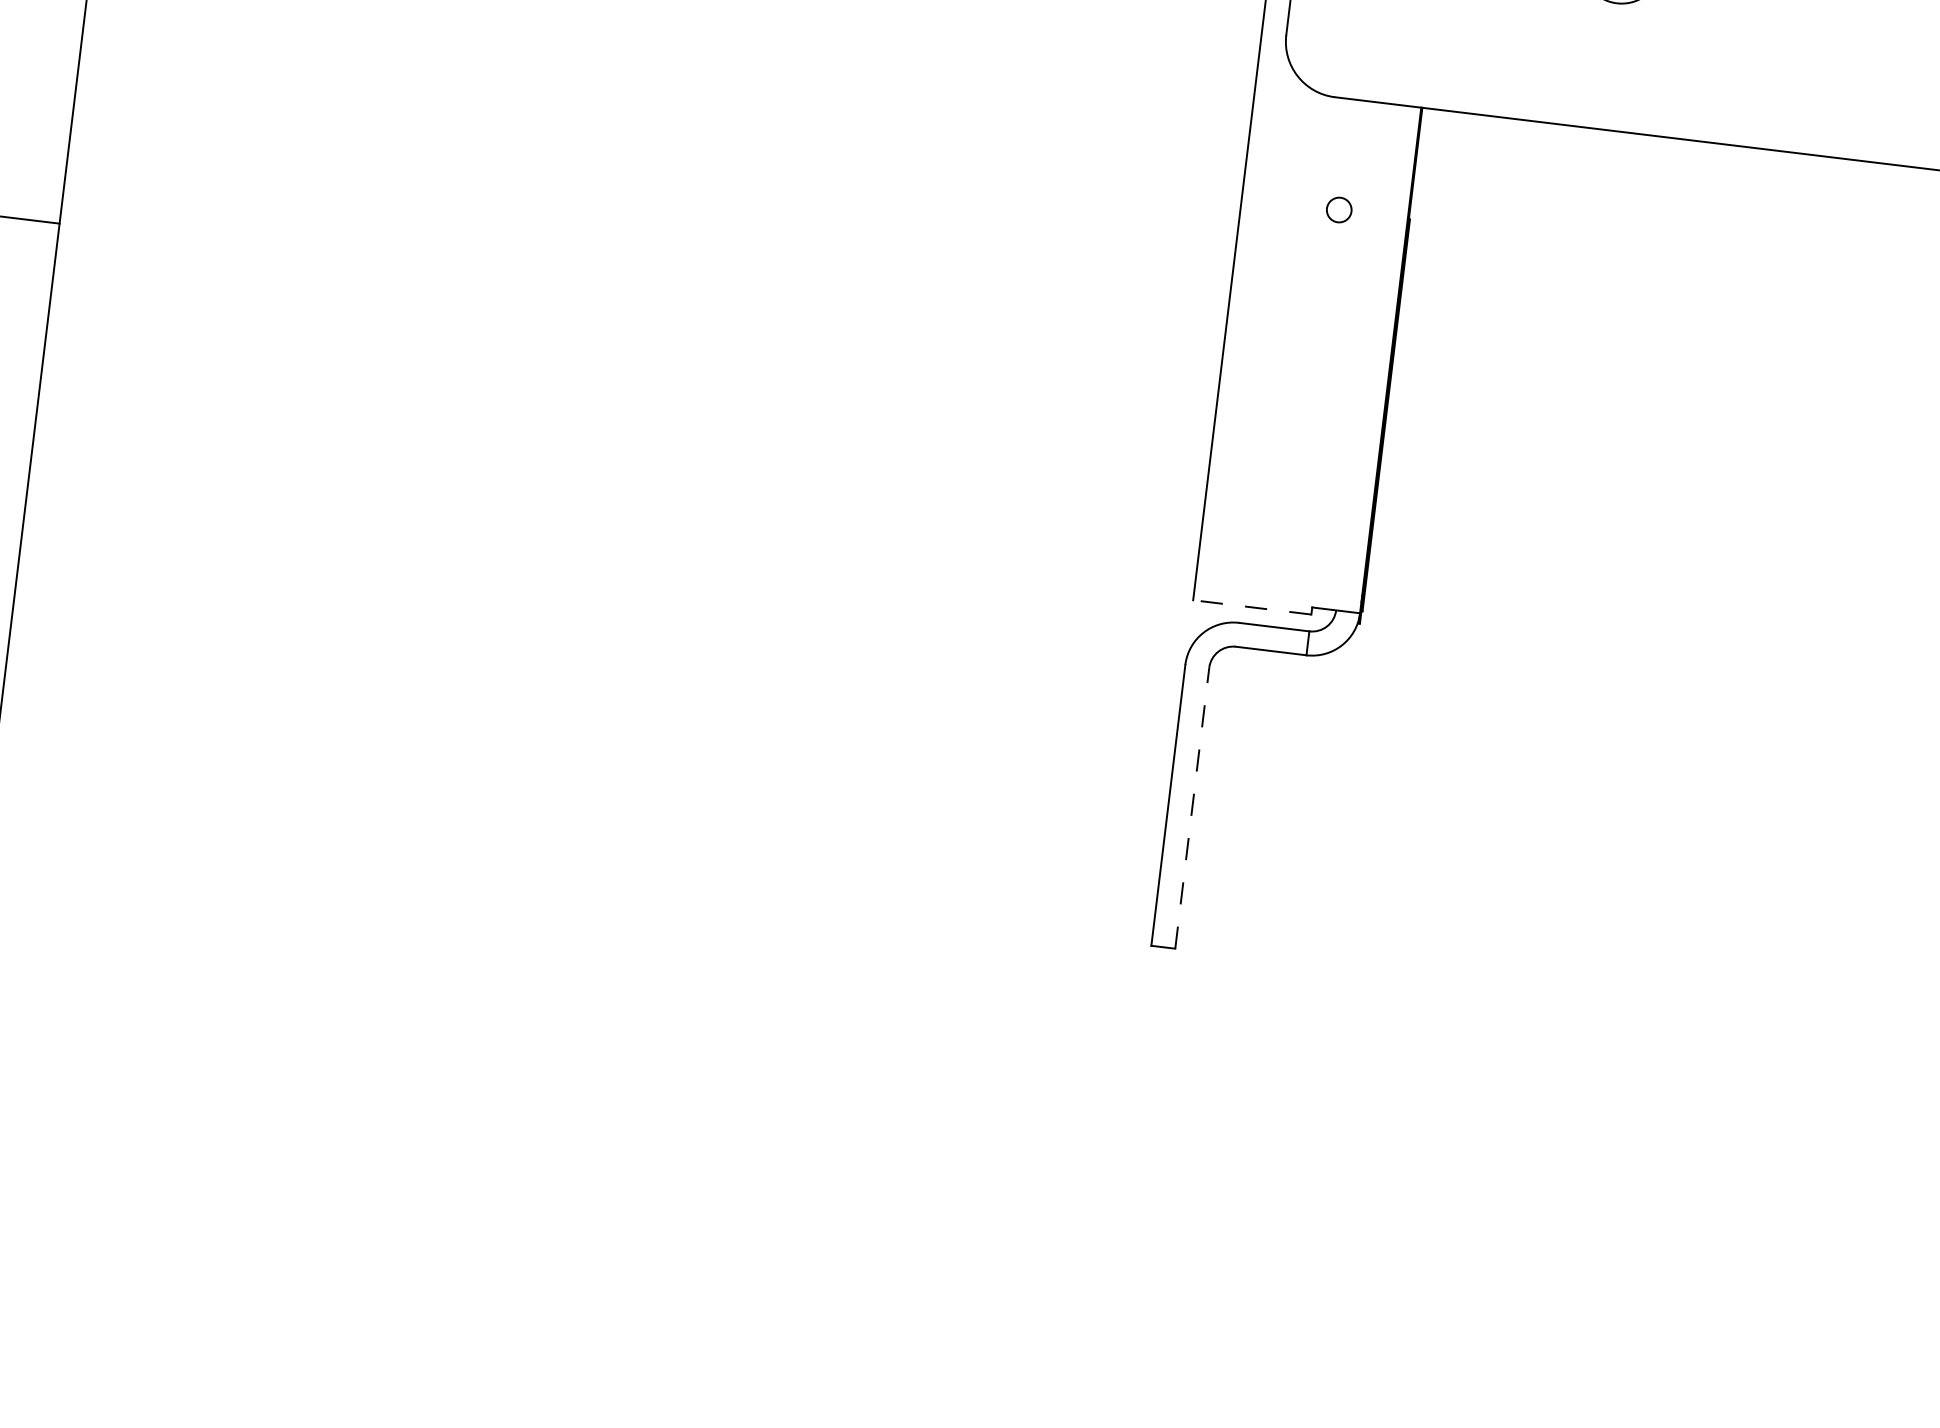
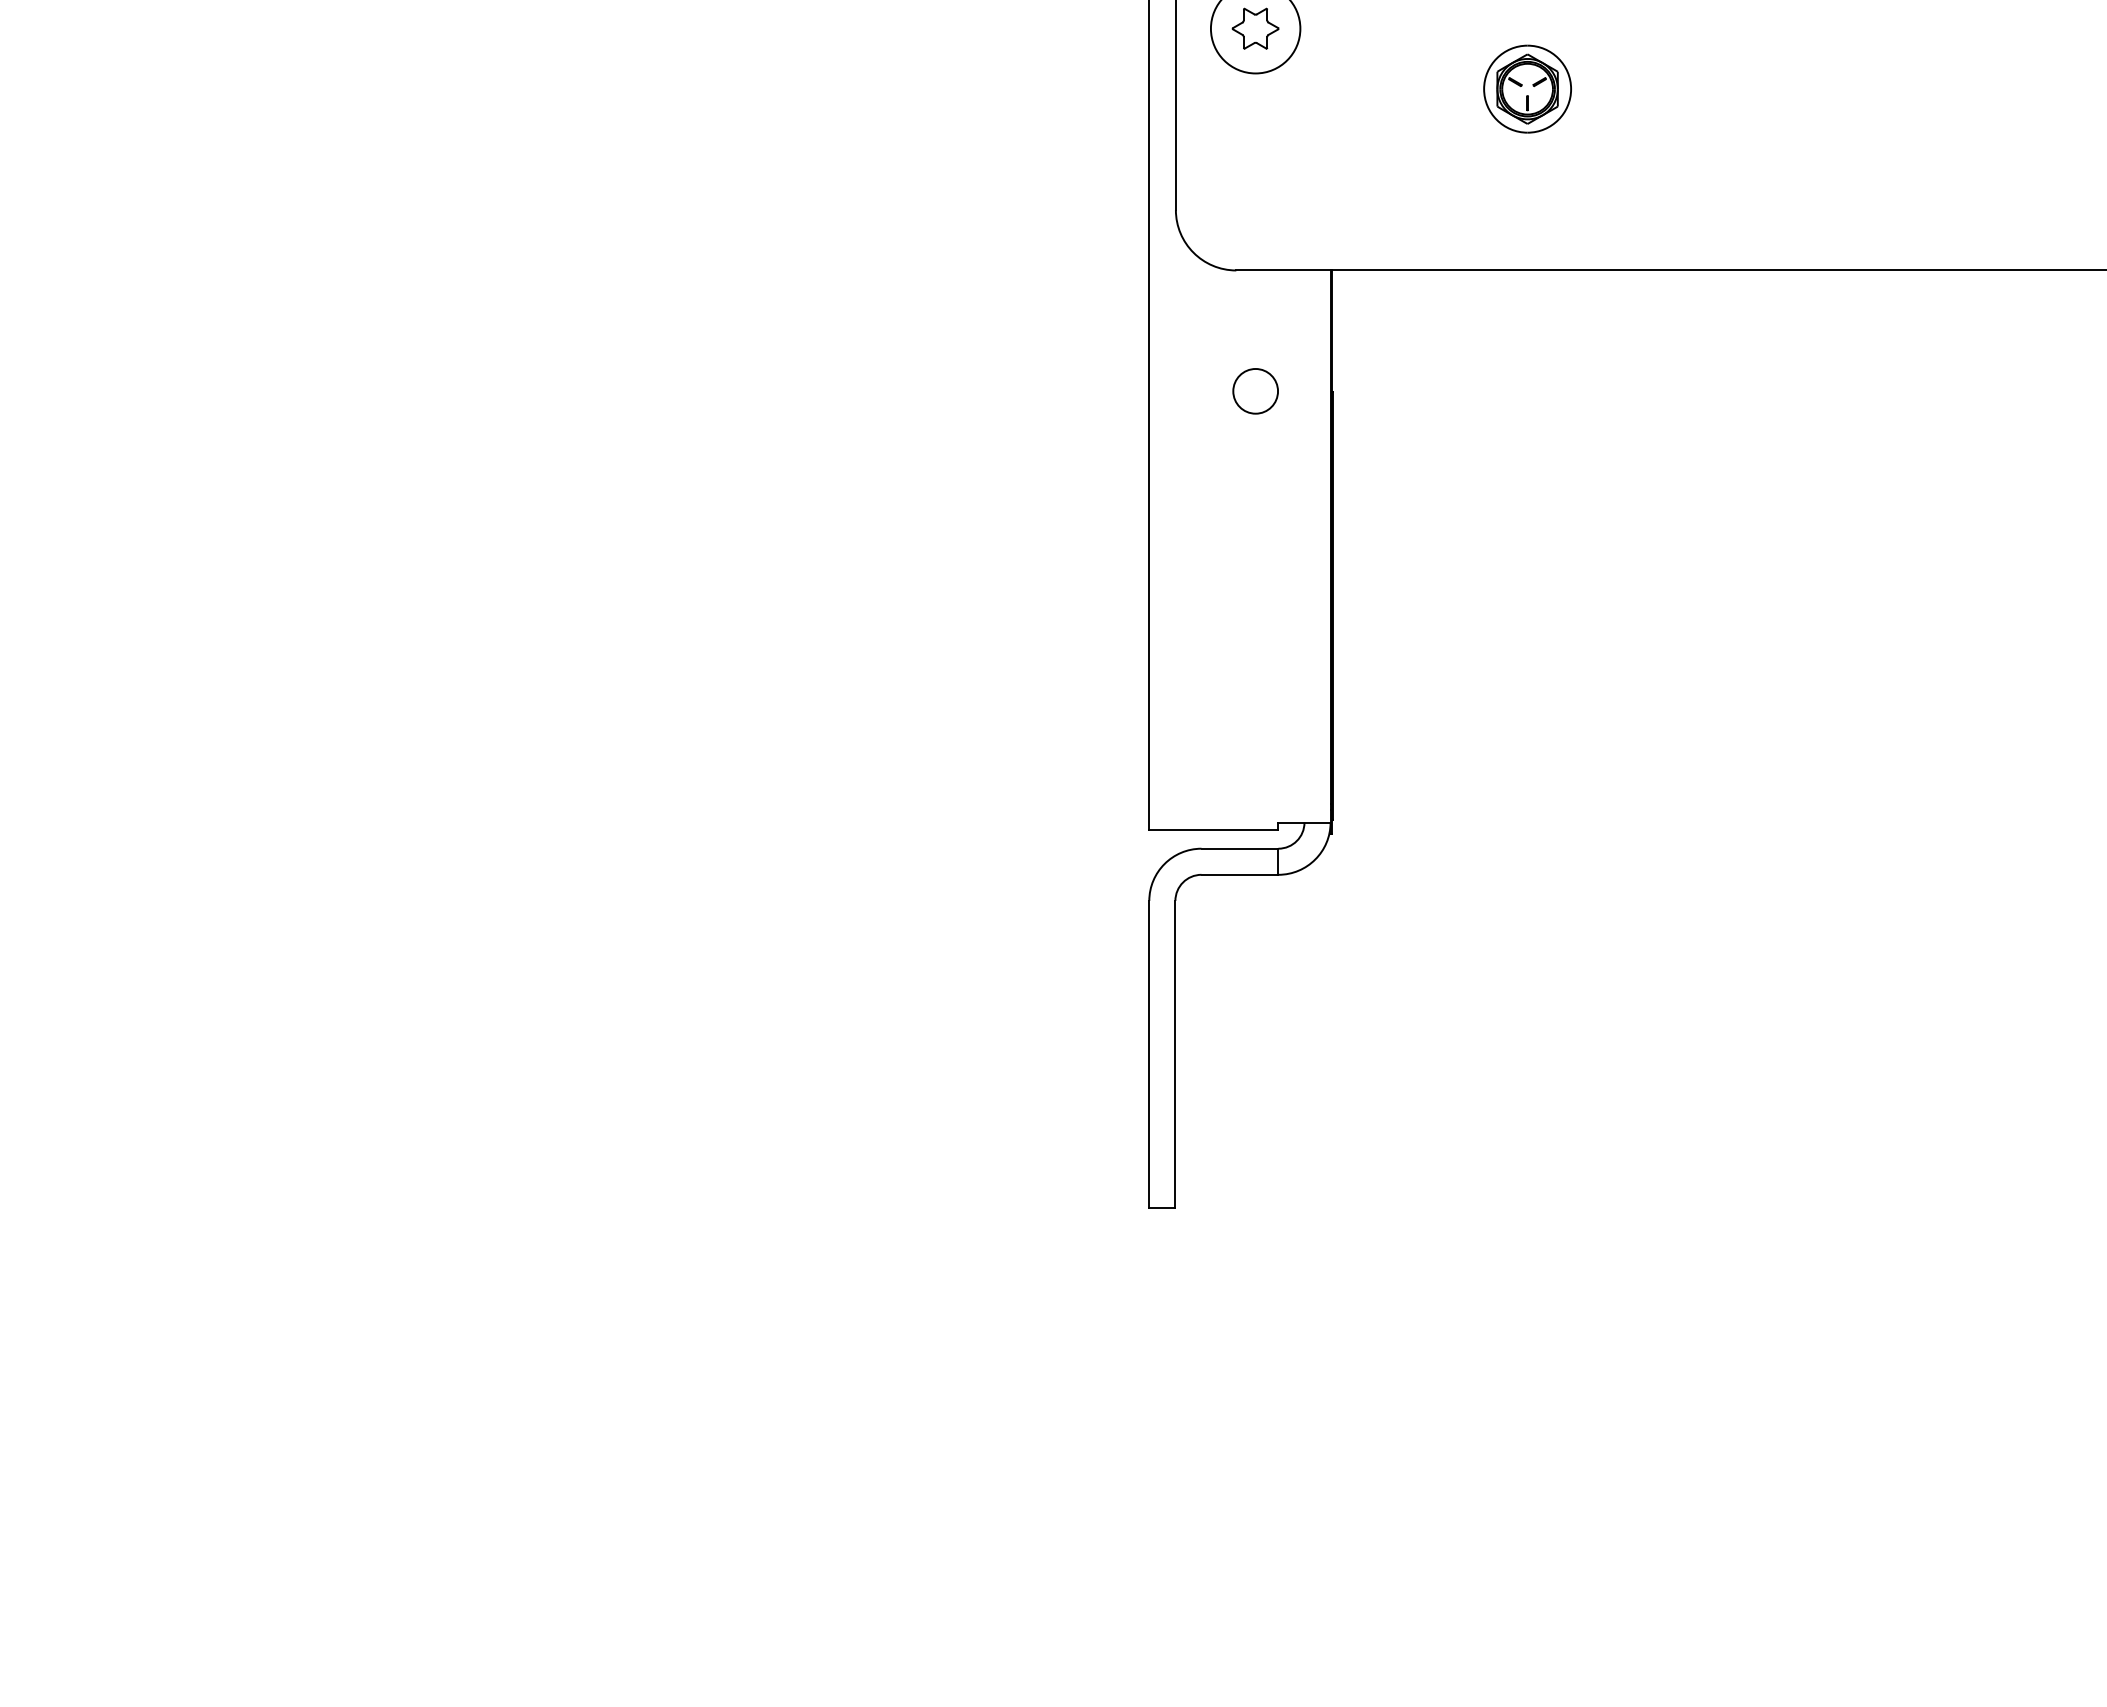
circle: (1339, 209) -> (1255, 390), size x1.67
line: (1251, 607) -> (1213, 830), dashed -> solid
line: (1192, 807) -> (1175, 1053), dashed -> solid

